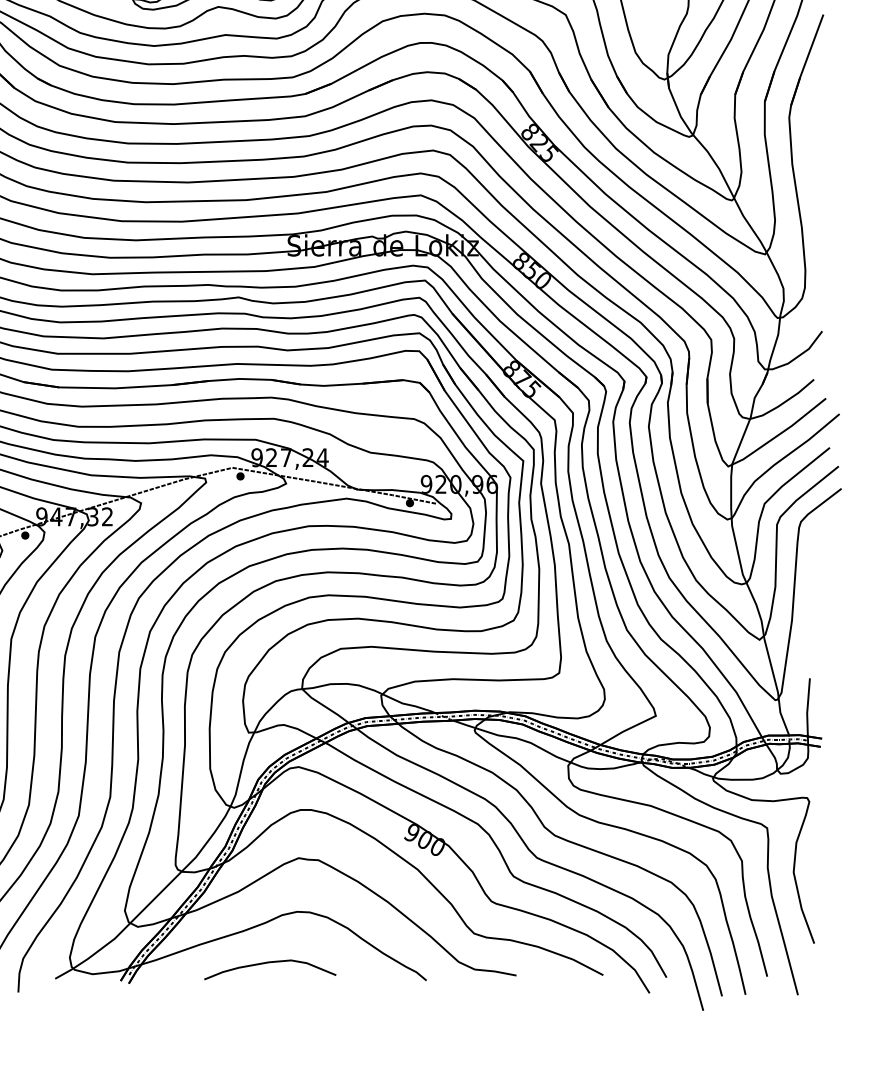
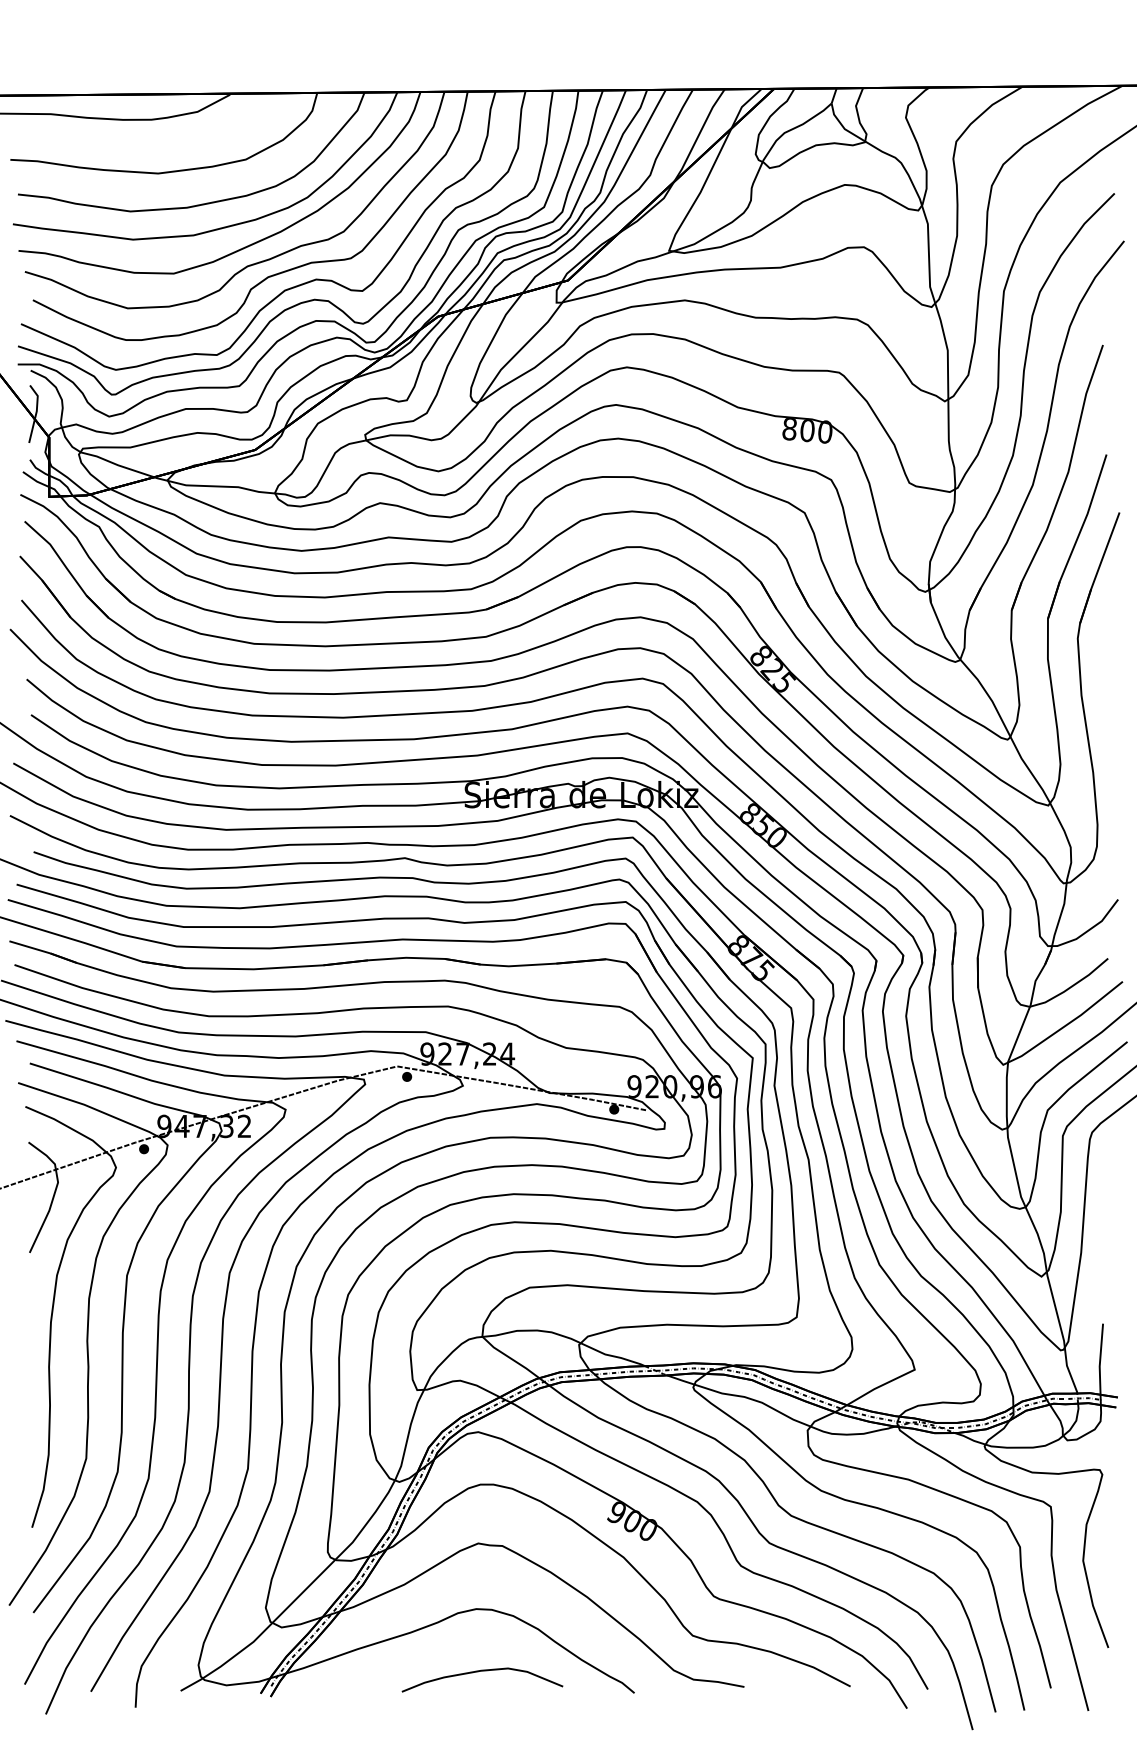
curve: (270, 962) -> (482, 1671), moved

